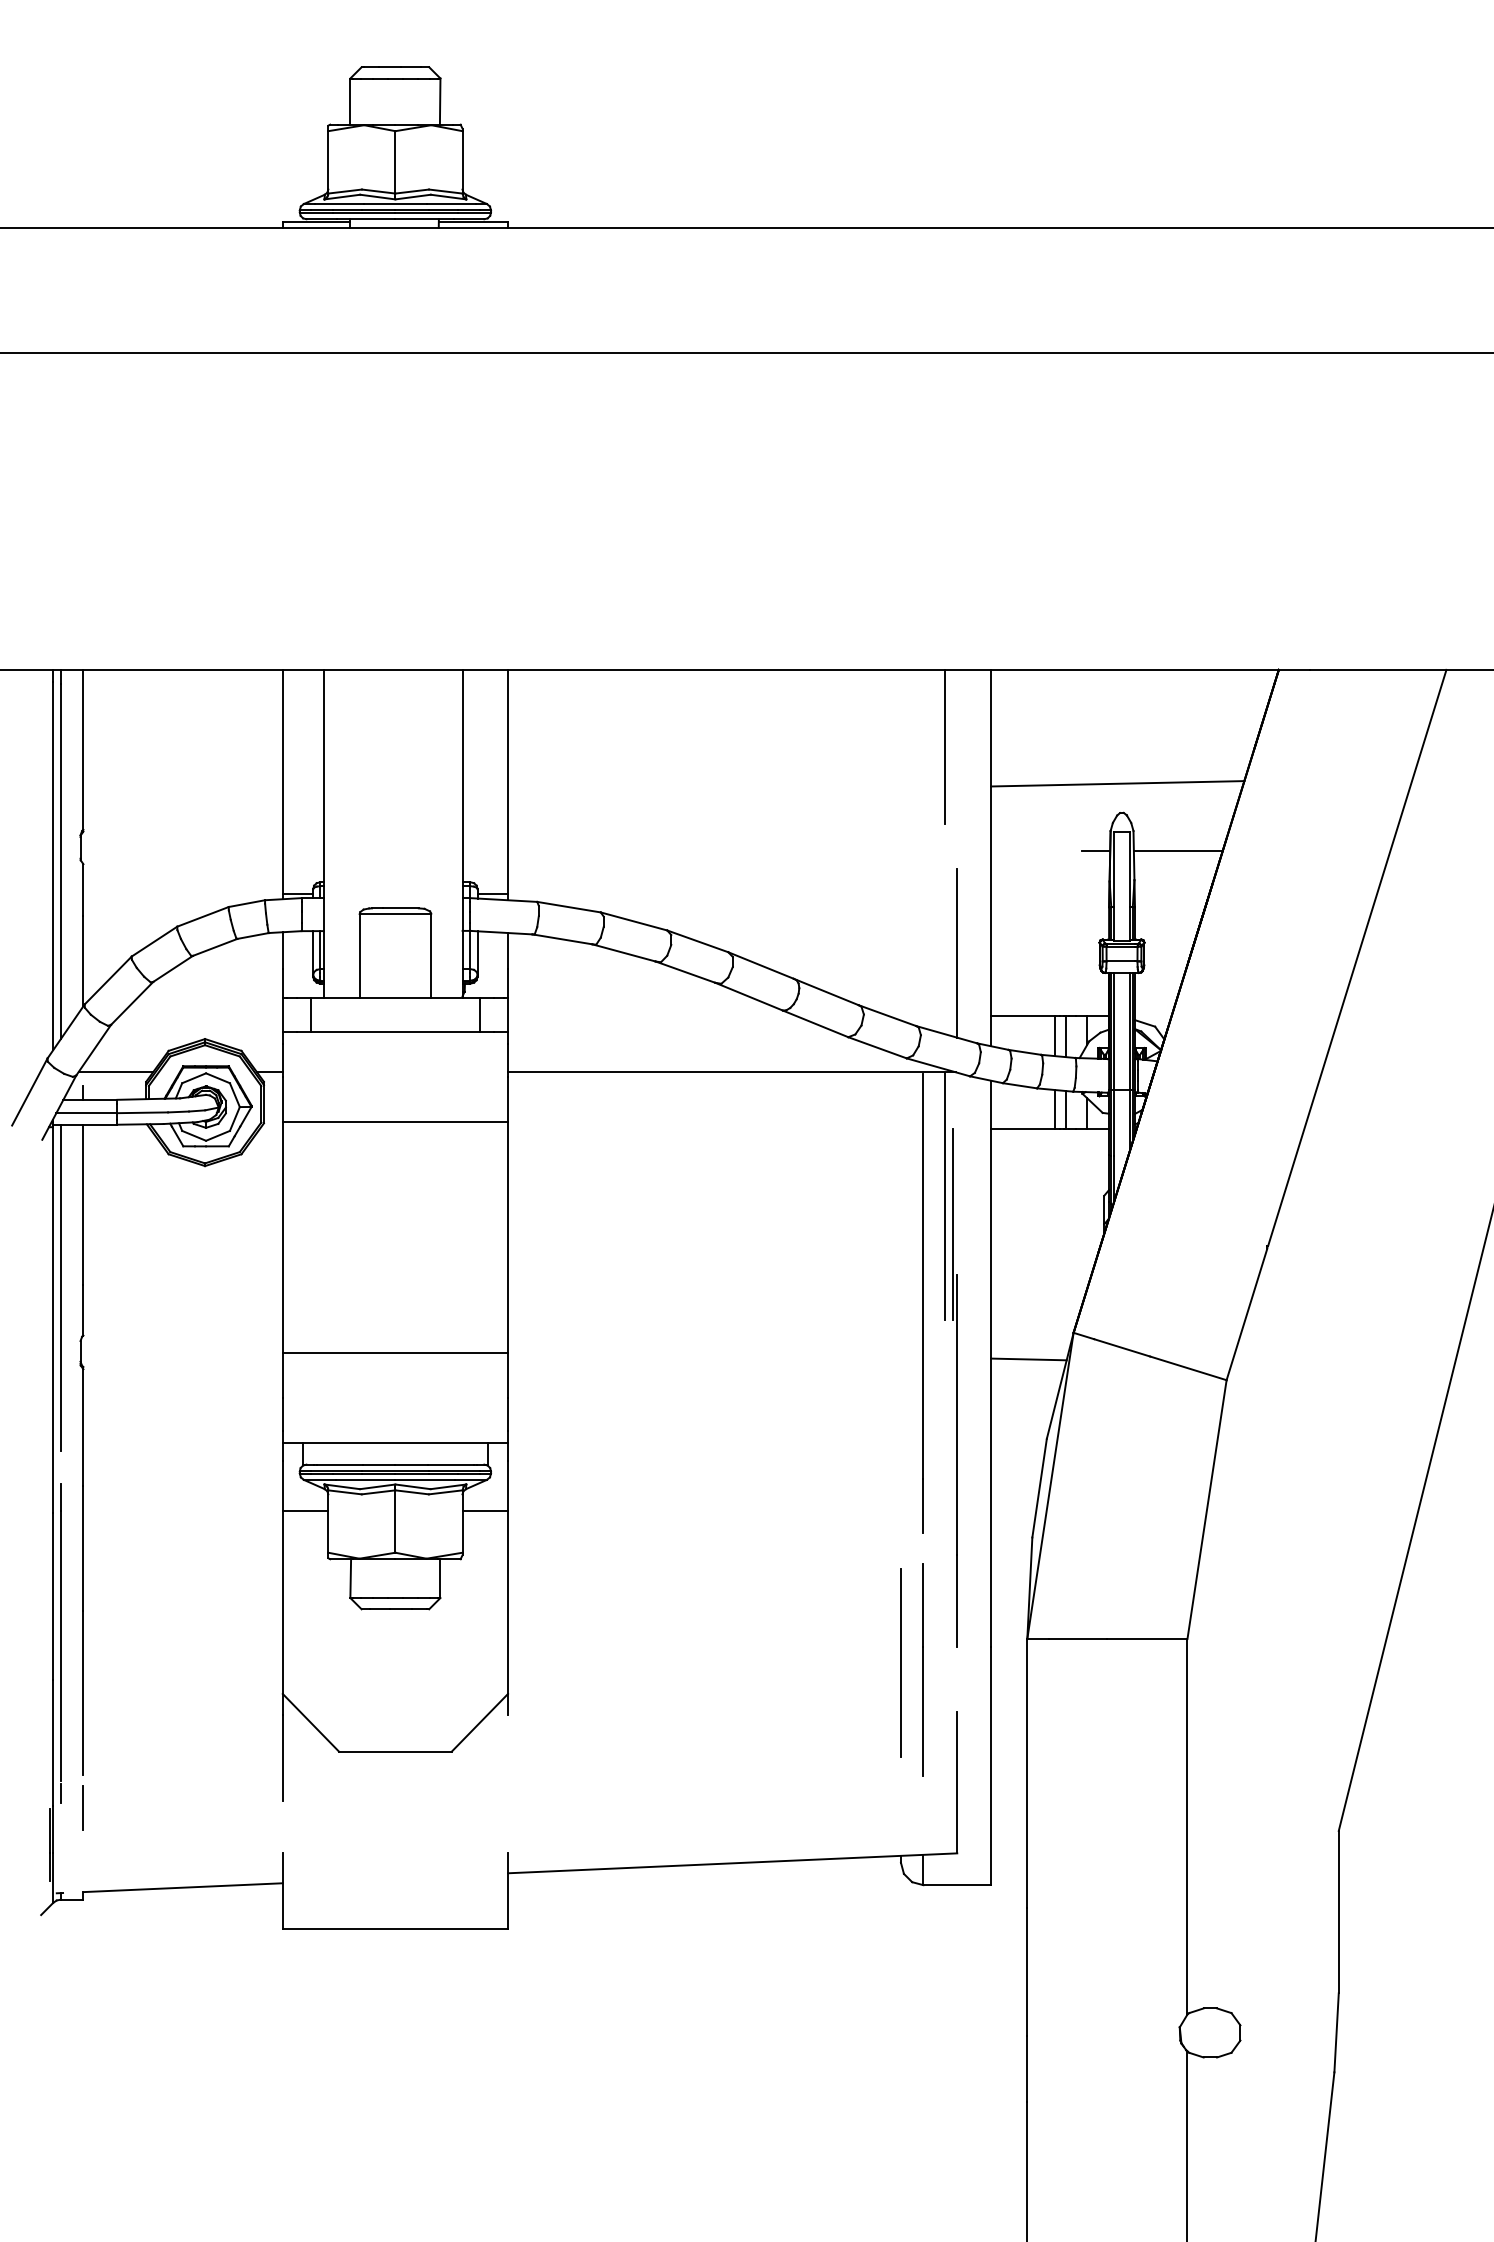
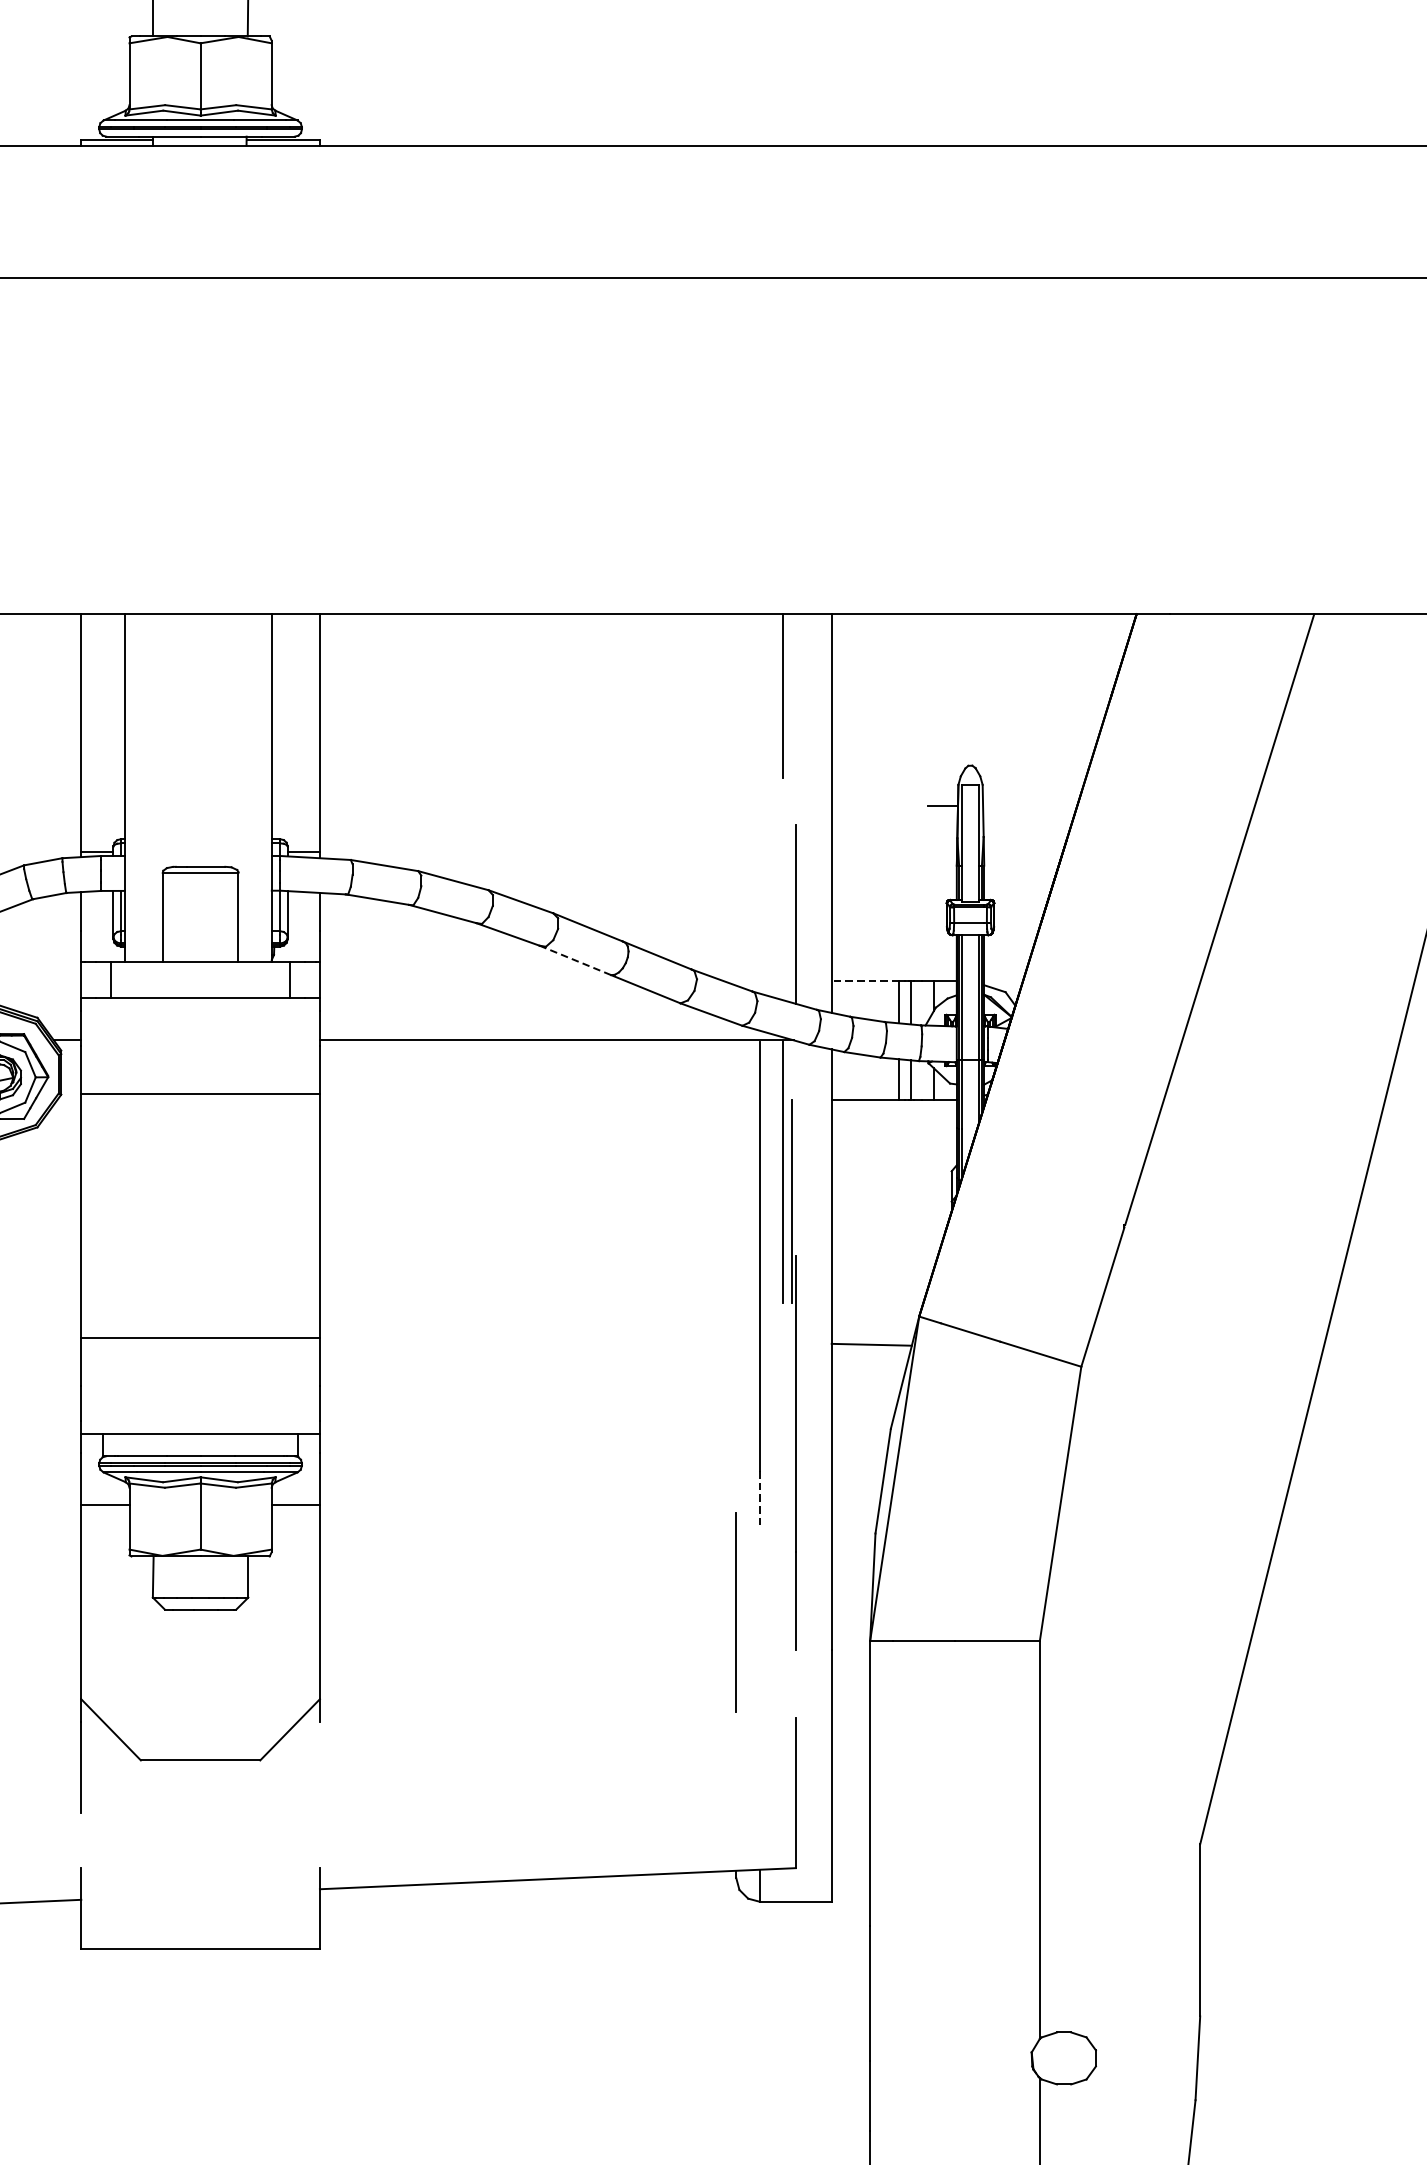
line: (1117, 783) -> (965, 734), removed
line: (1177, 851) -> (1029, 806), removed
line: (749, 996) -> (575, 960), solid -> dashed
line: (1023, 1015) -> (866, 980), solid -> dashed
line: (923, 1506) -> (760, 1500), solid -> dashed
line: (900, 1662) -> (735, 1611), moved
line: (922, 1669) -> (759, 1673), removed

